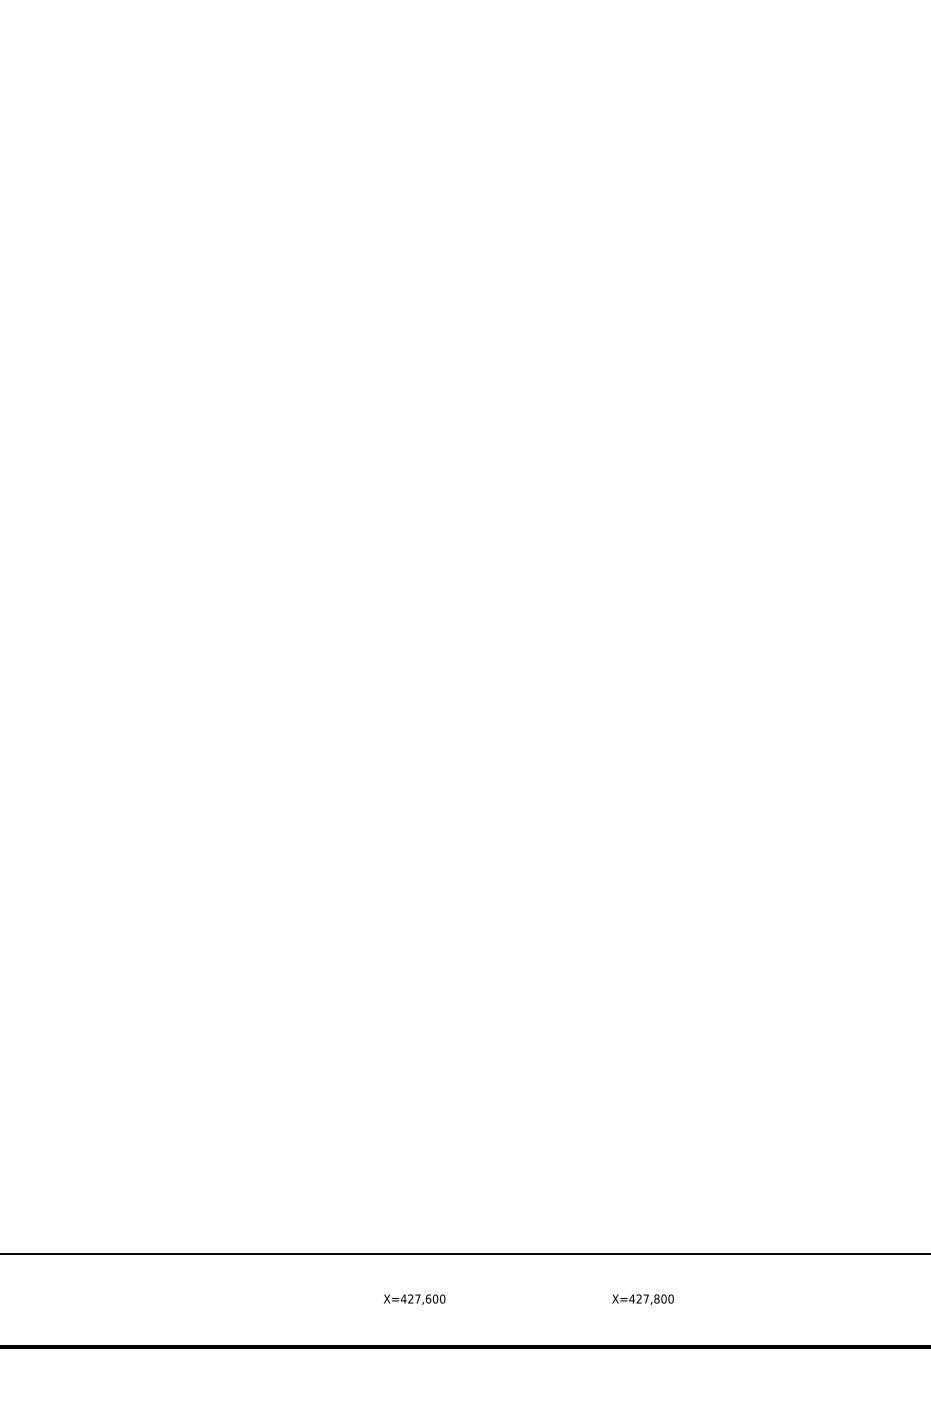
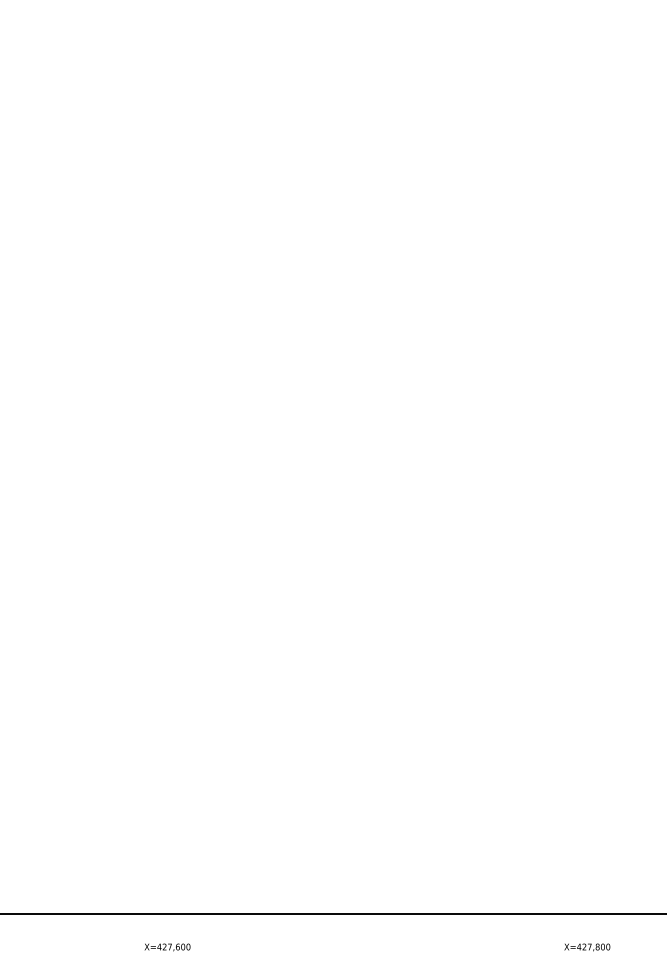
text: (414, 1299) -> (167, 947), moved
text: (642, 1299) -> (586, 947), moved

